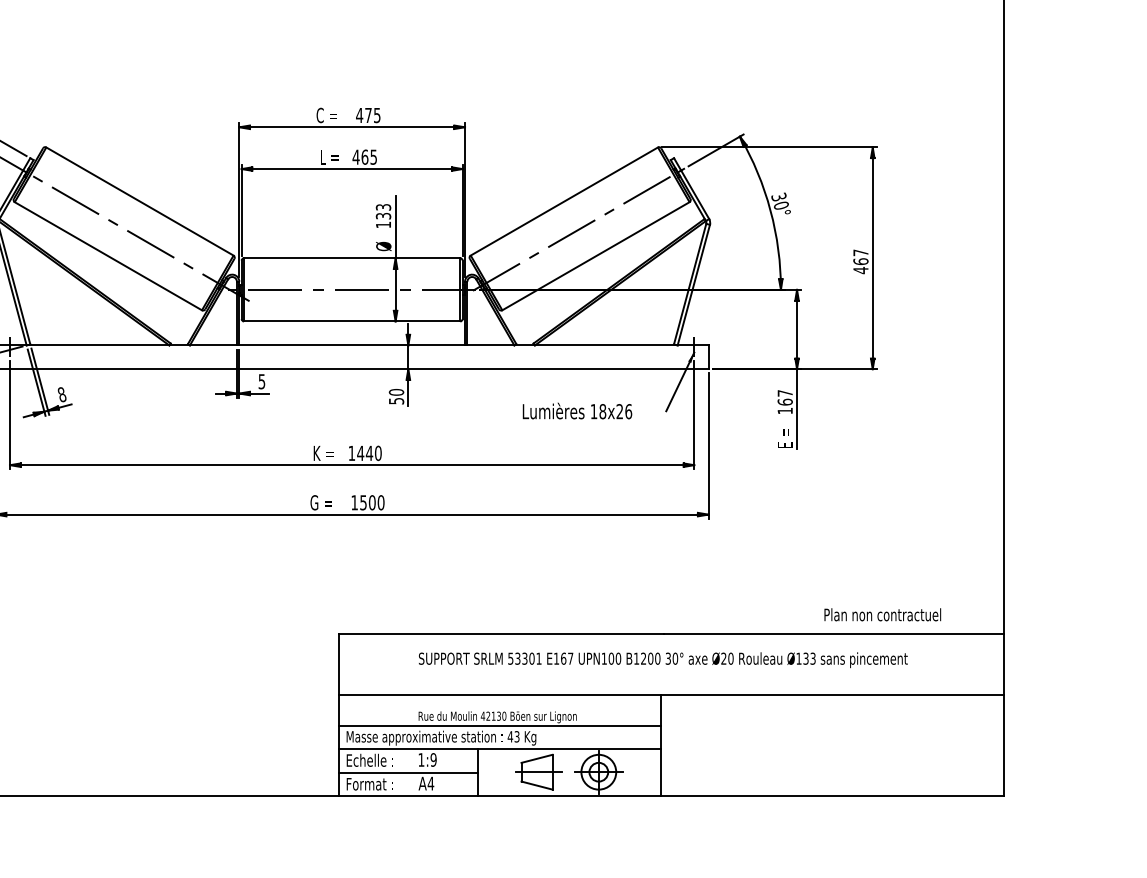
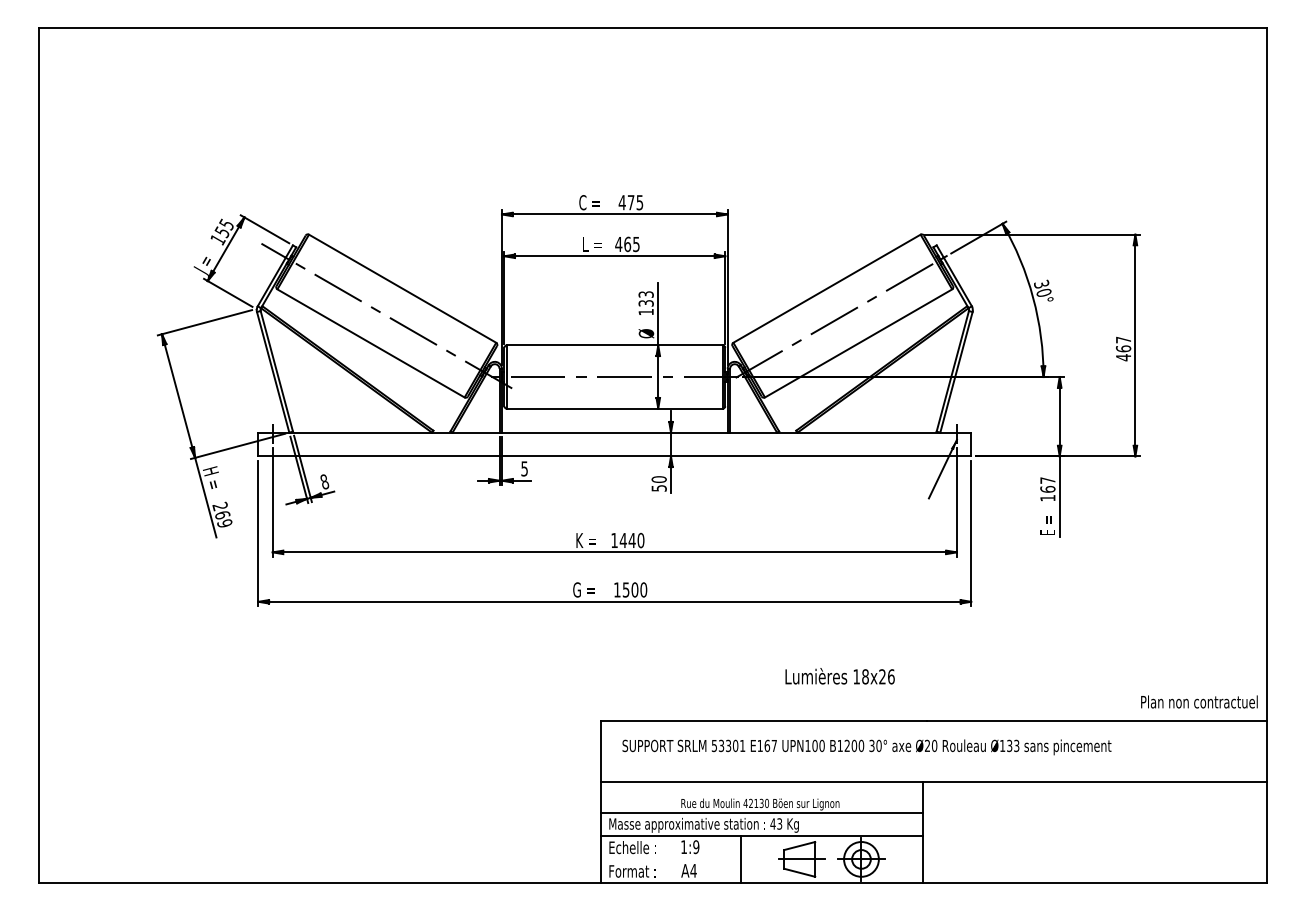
text: (576, 411) -> (839, 676), moved
text: (882, 614) -> (1199, 701), moved
text: (662, 660) -> (866, 747), moved
line: (407, 772) -> (670, 859), removed

